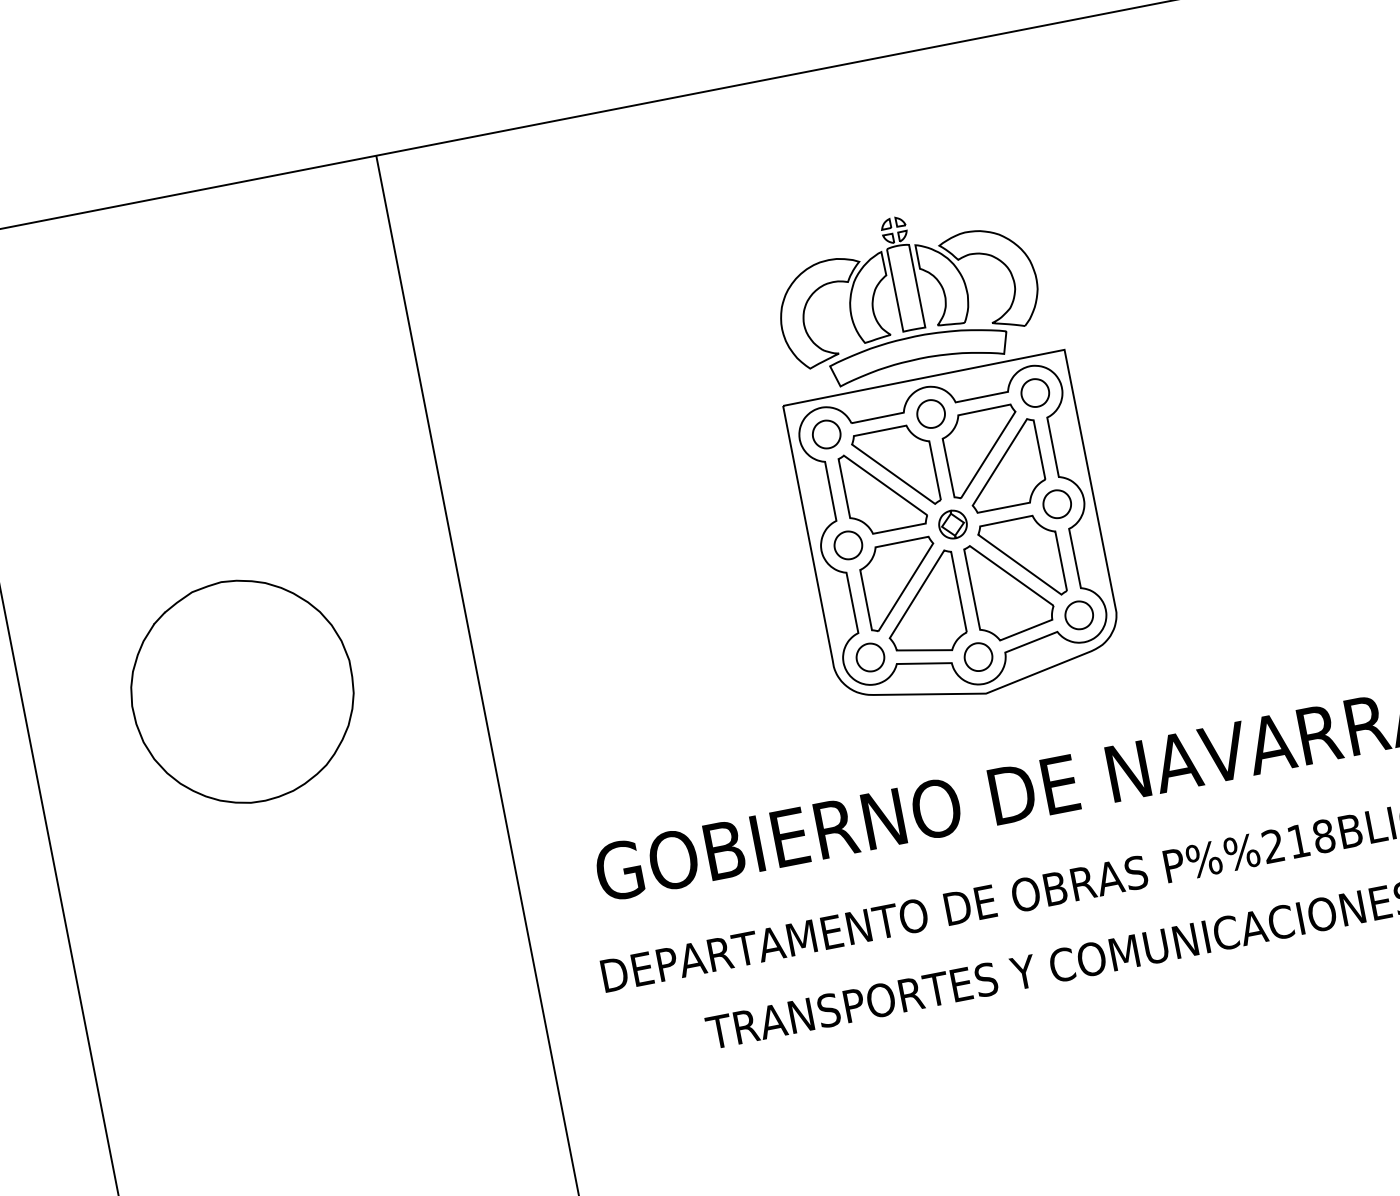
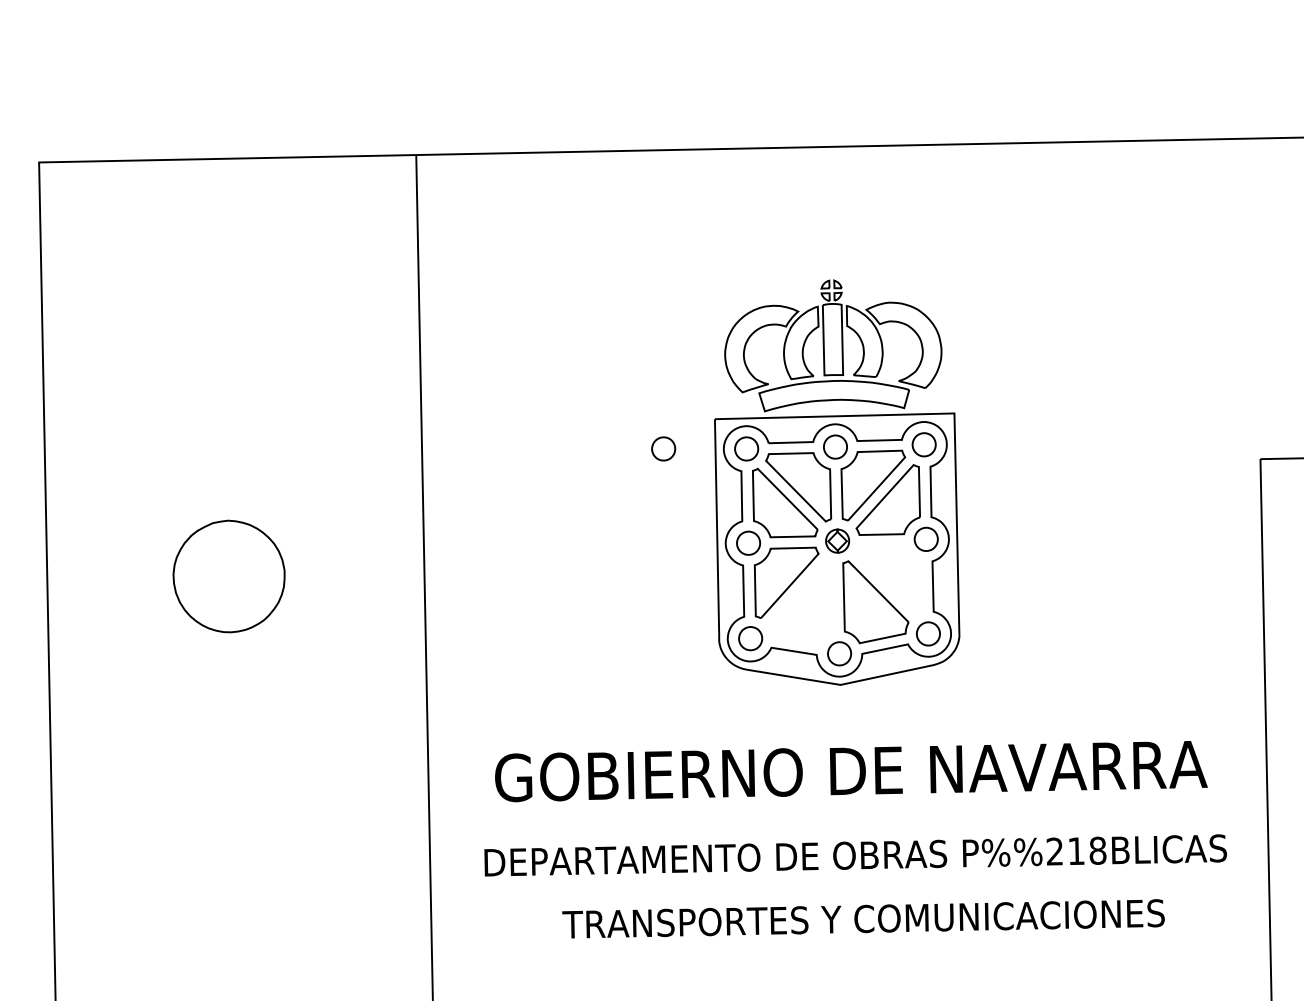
part: (728, 451) -> (663, 448), added
part: (1022, 559) -> (889, 579), removed
part: (923, 604) -> (801, 602), removed
part: (241, 691) -> (228, 576), size x0.6

